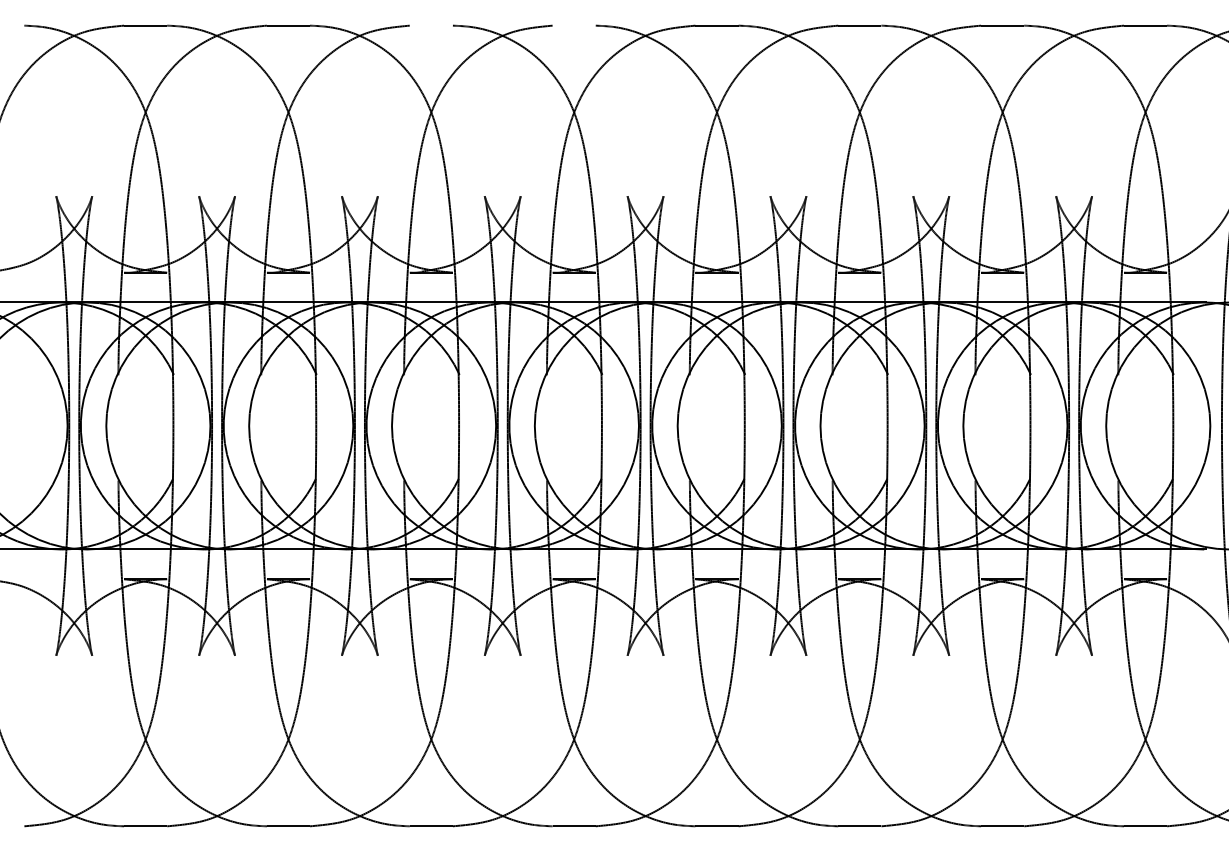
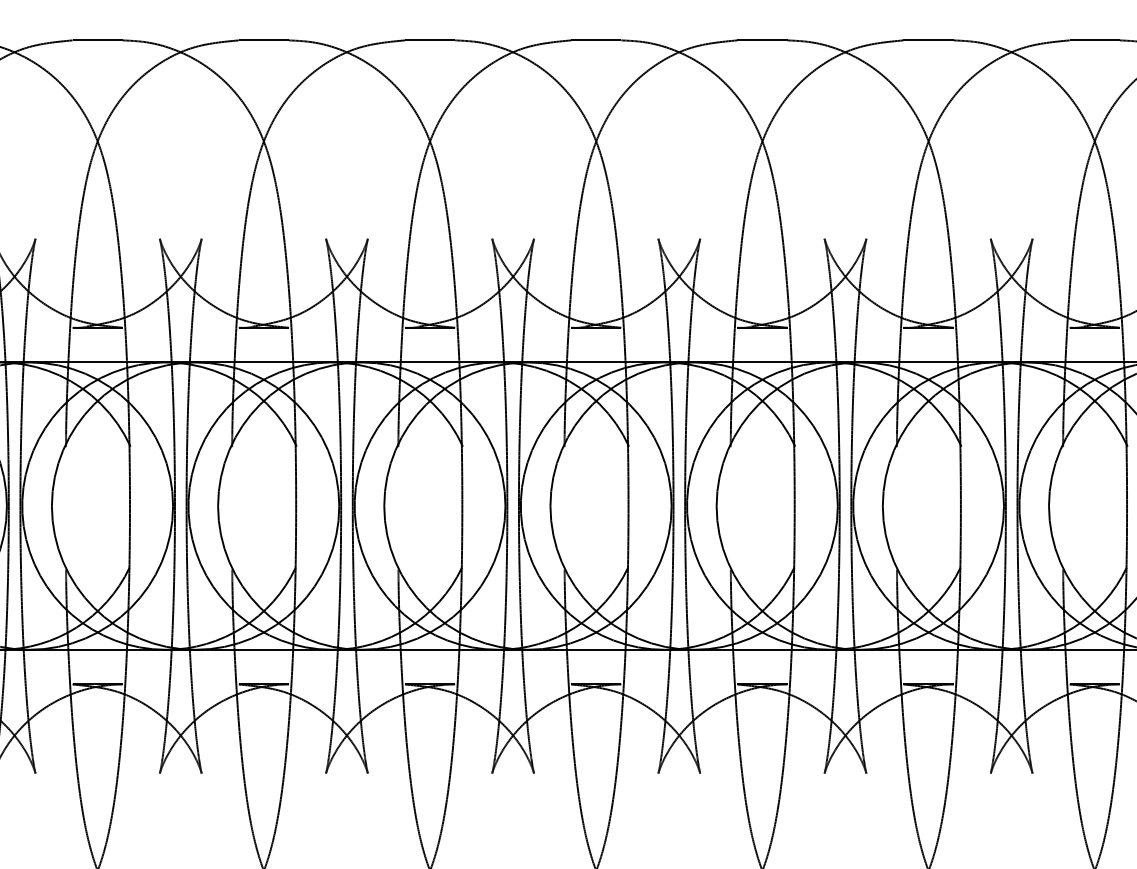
line: (430, 25) -> (429, 40), added
line: (573, 25) -> (595, 40), added

